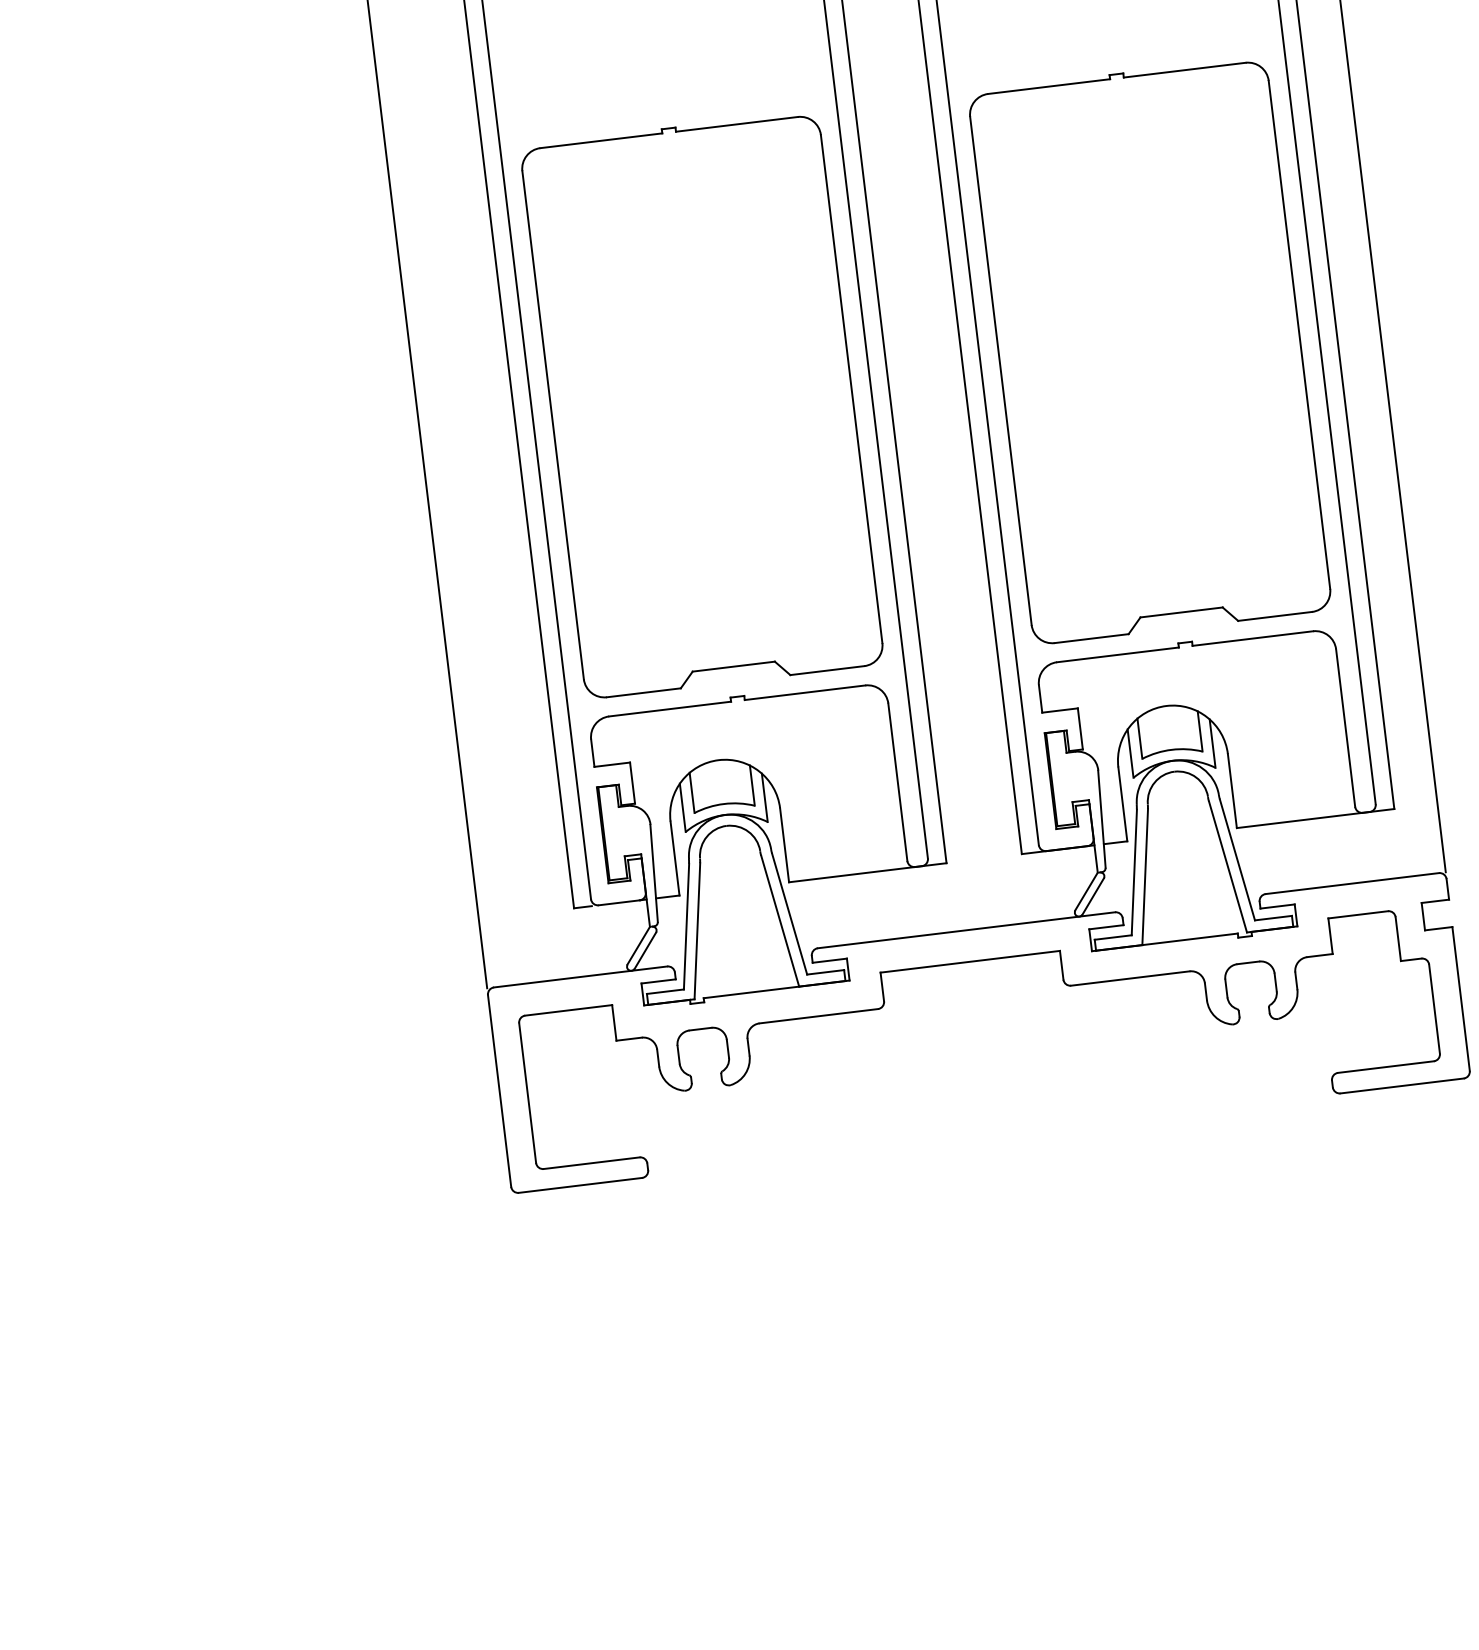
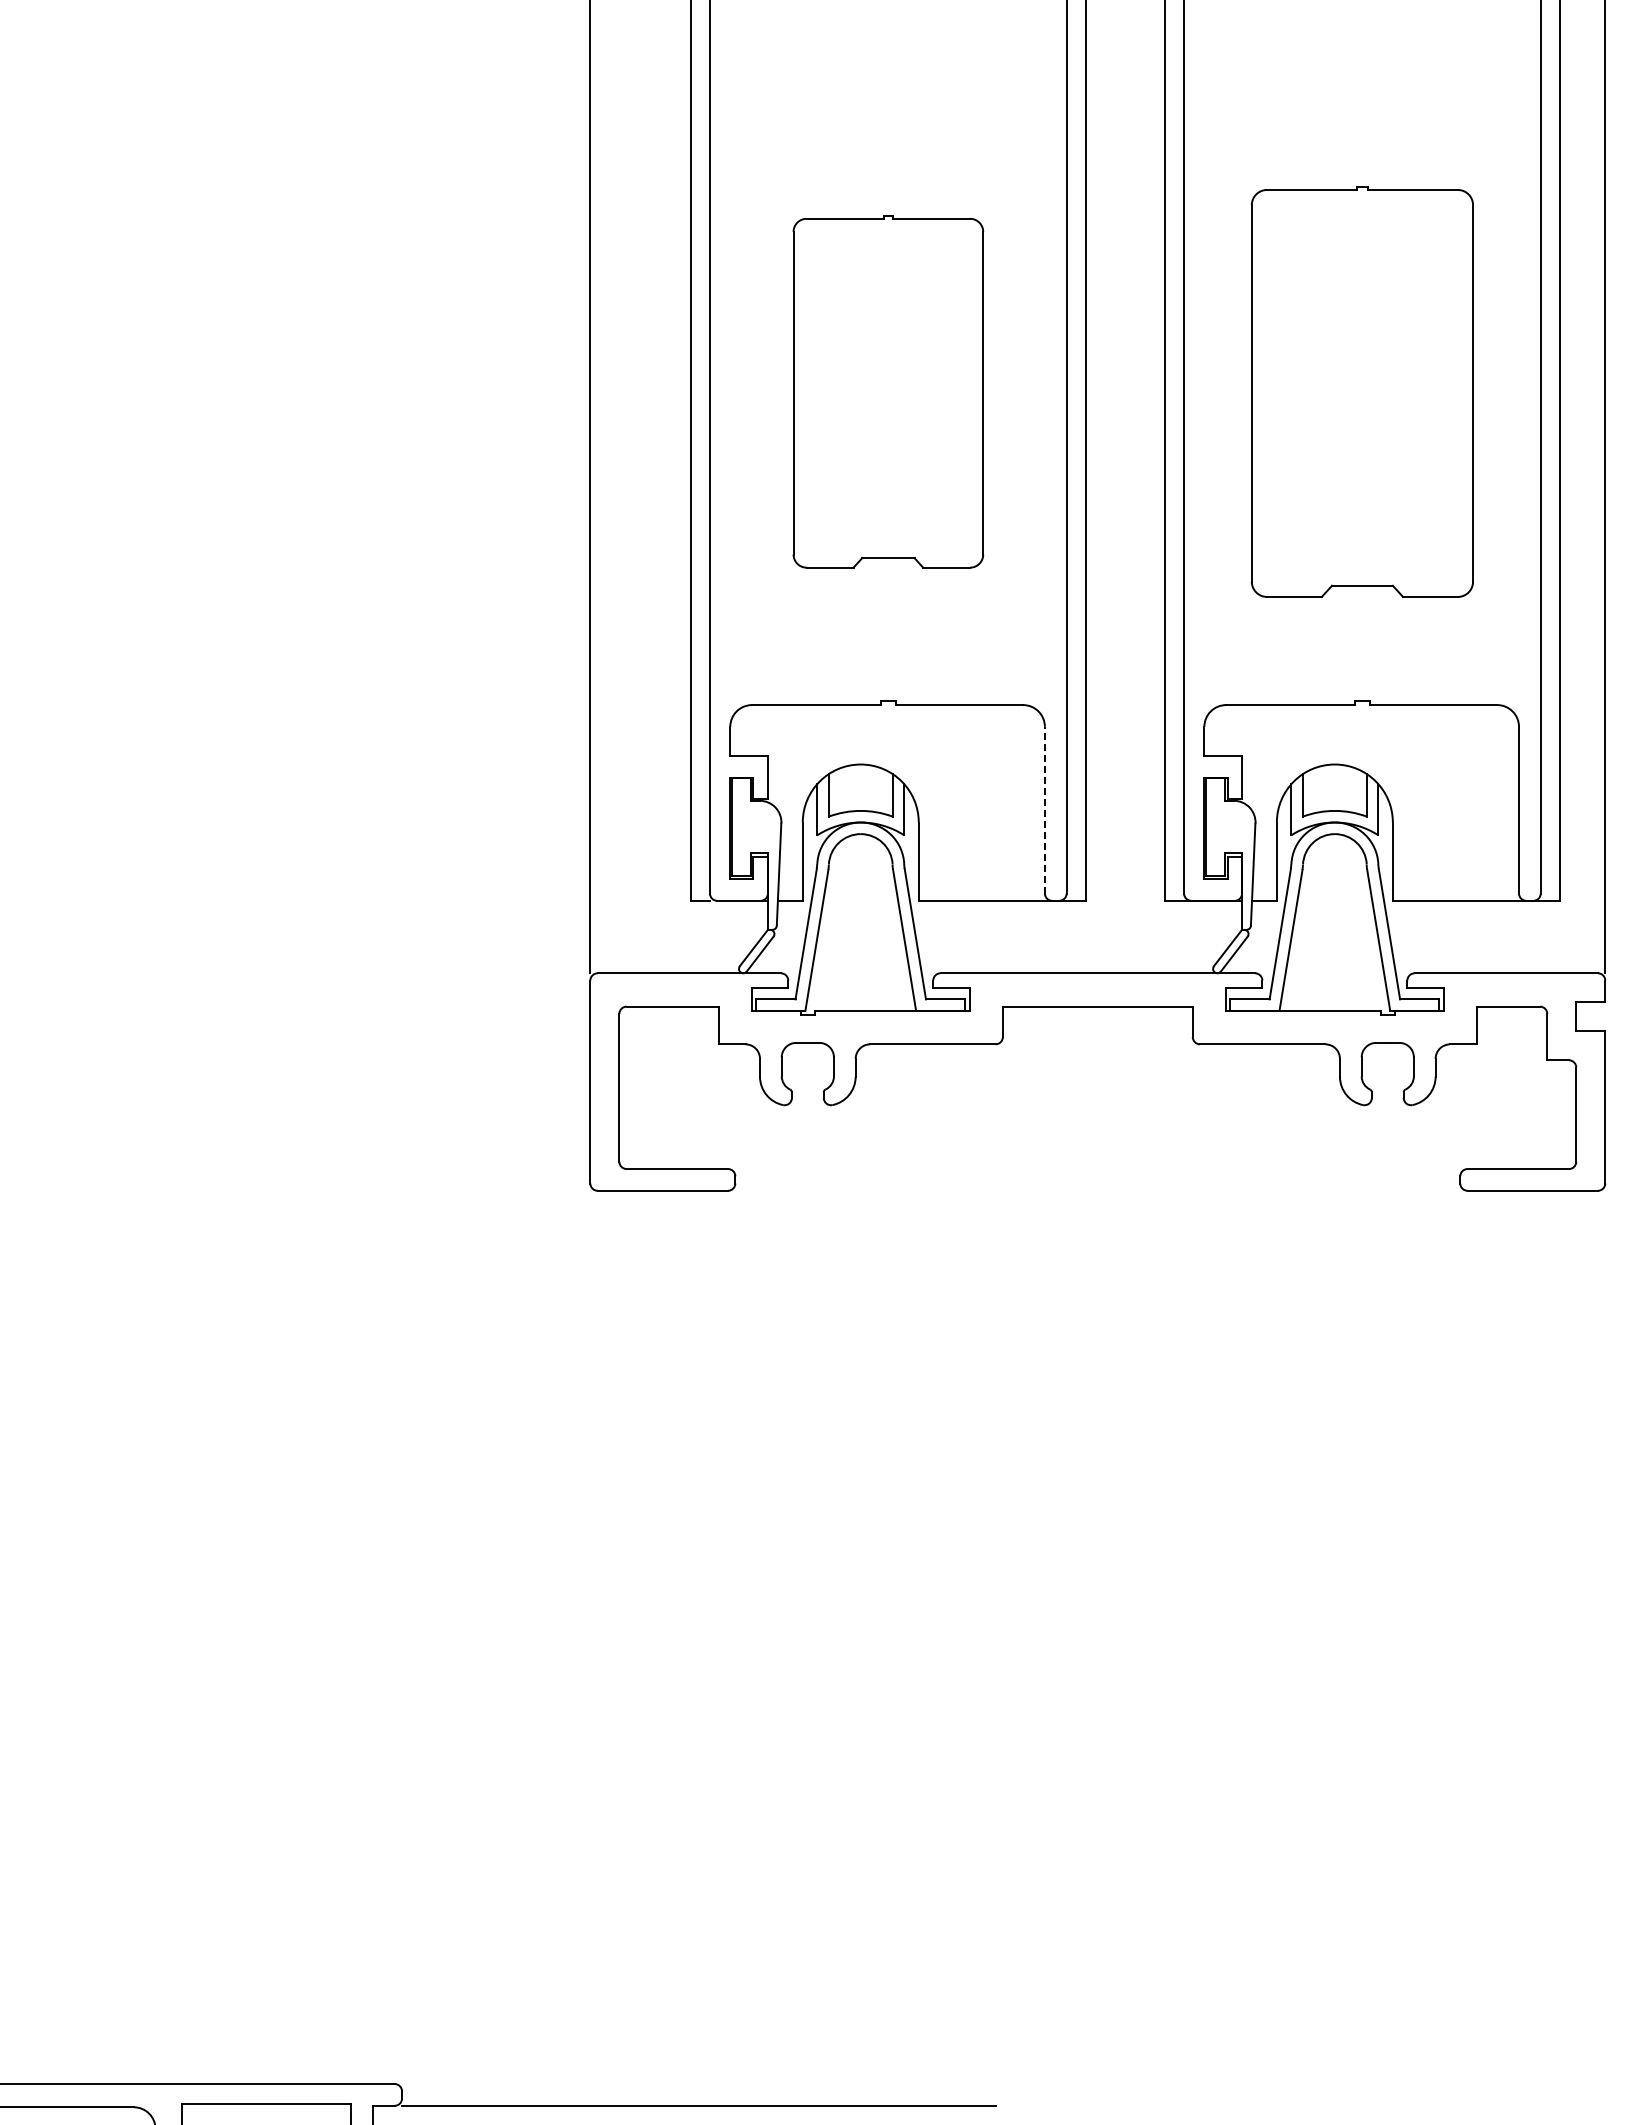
part: (1149, 350) -> (1362, 391), size x0.7
part: (702, 404) -> (888, 391), size x0.6
line: (897, 781) -> (1044, 809), solid -> dashed

